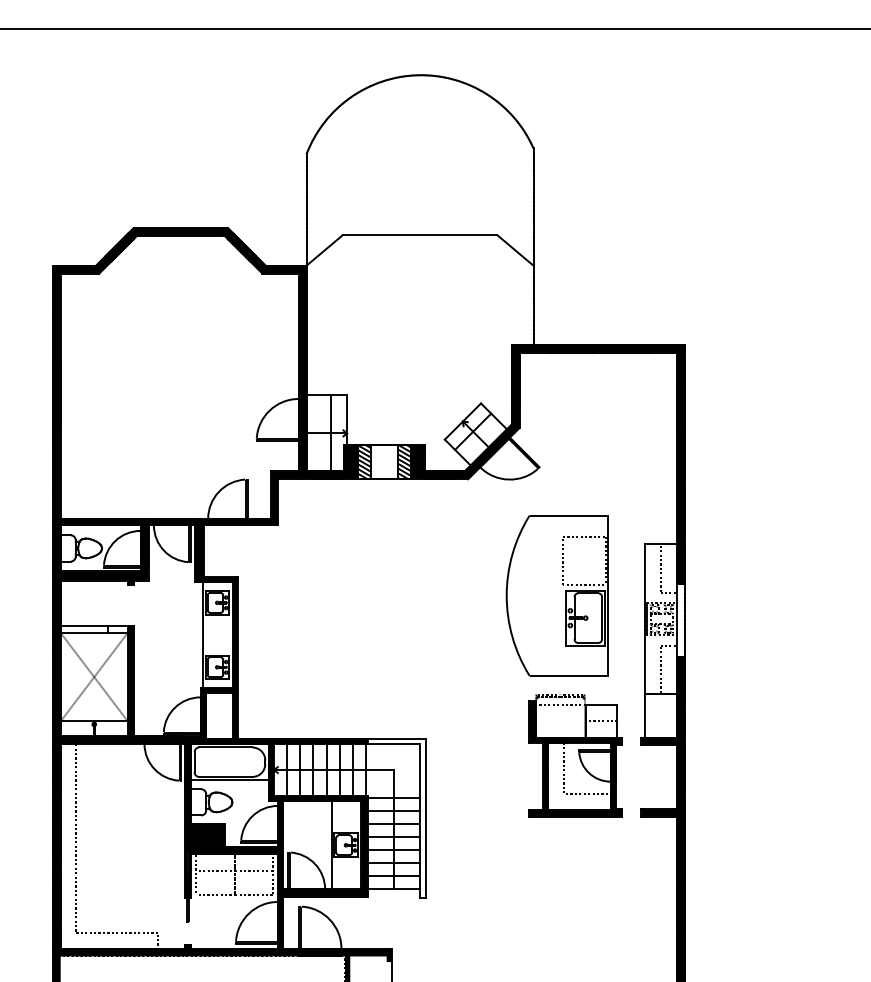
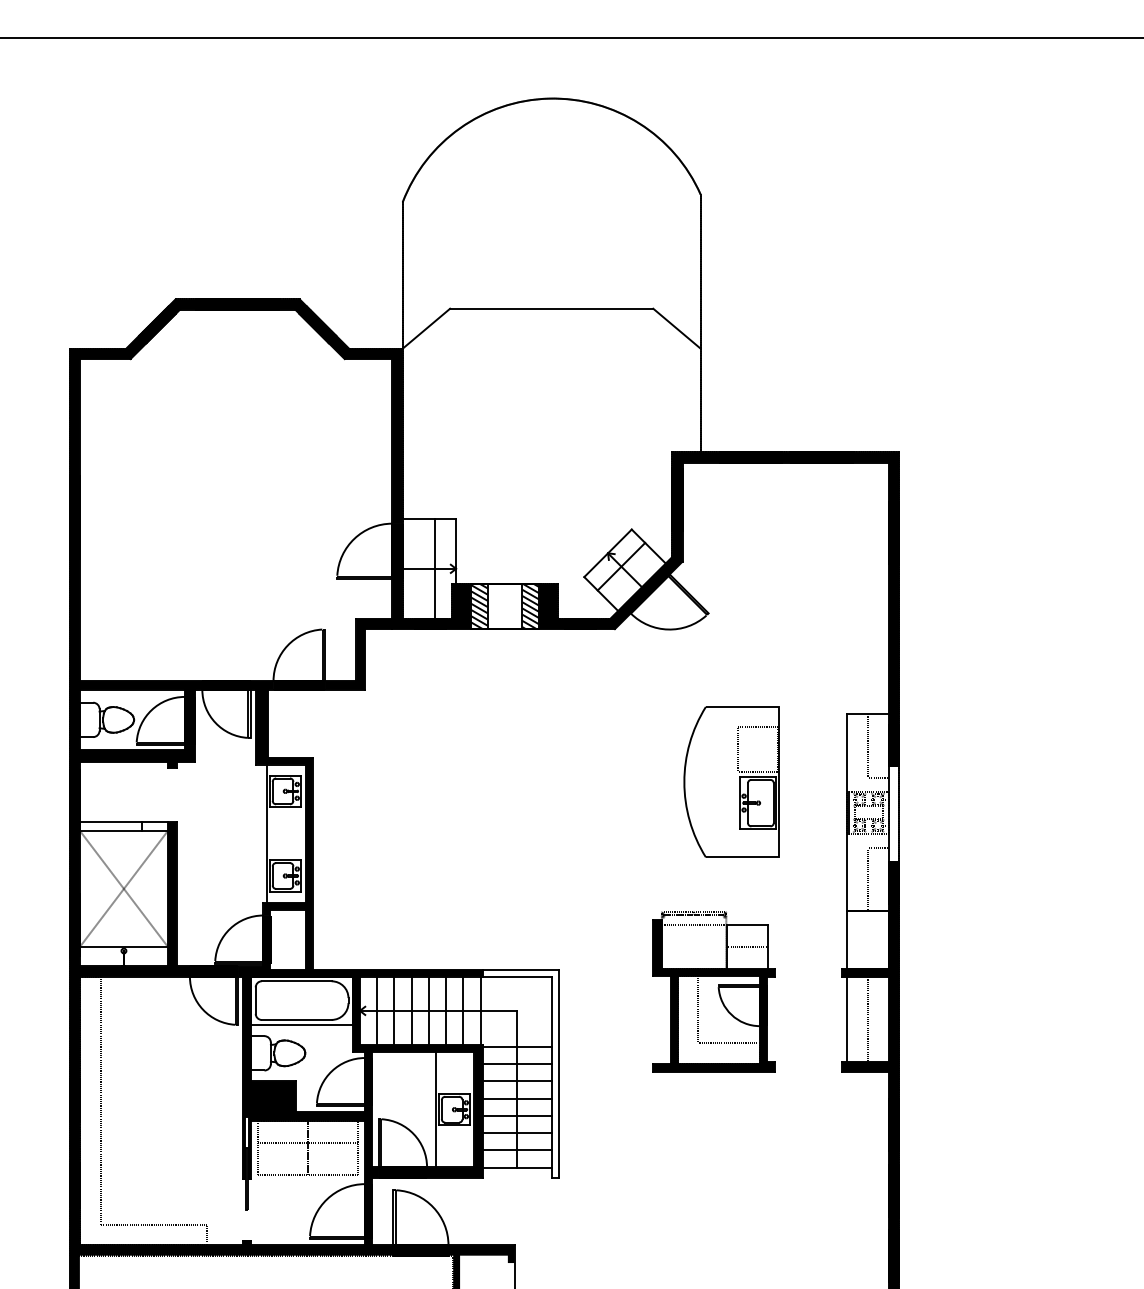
part: (556, 595) -> (730, 781), size x0.71
part: (575, 755) -> (713, 991), moved
line: (644, 776) -> (846, 1019), added
line: (660, 776) -> (867, 1019), added

